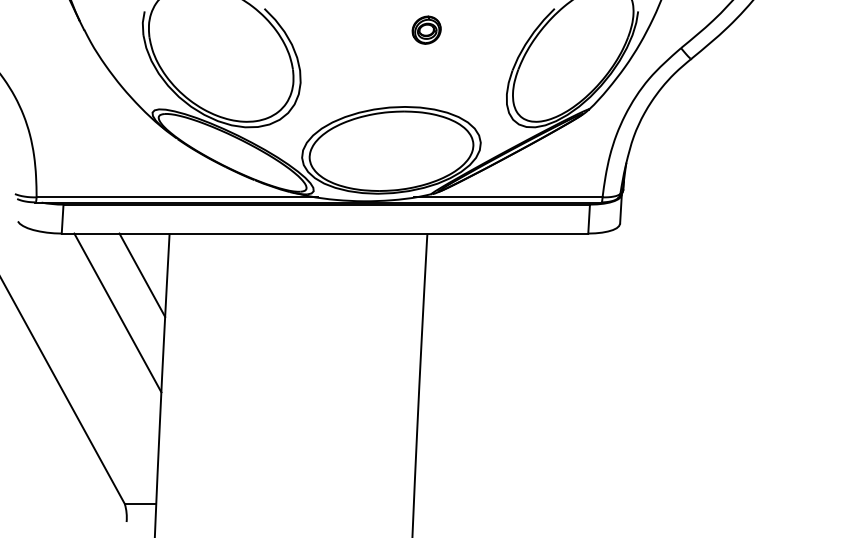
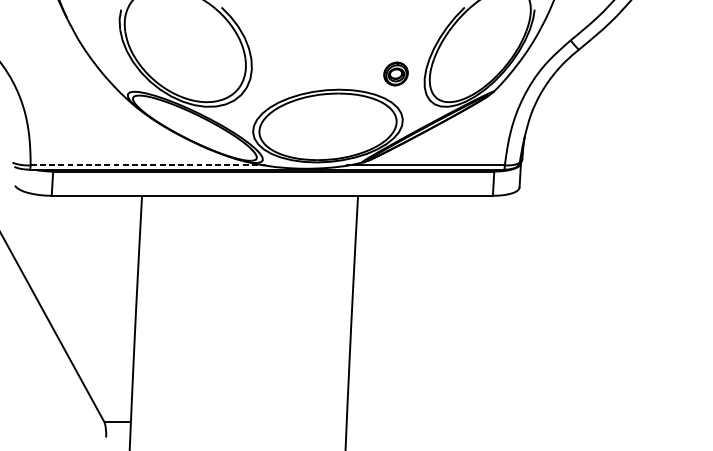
part: (426, 29) -> (395, 73), moved
line: (177, 197) -> (148, 165), solid -> dashed
line: (142, 274) -> (119, 230), removed
line: (117, 312) -> (98, 261), removed

